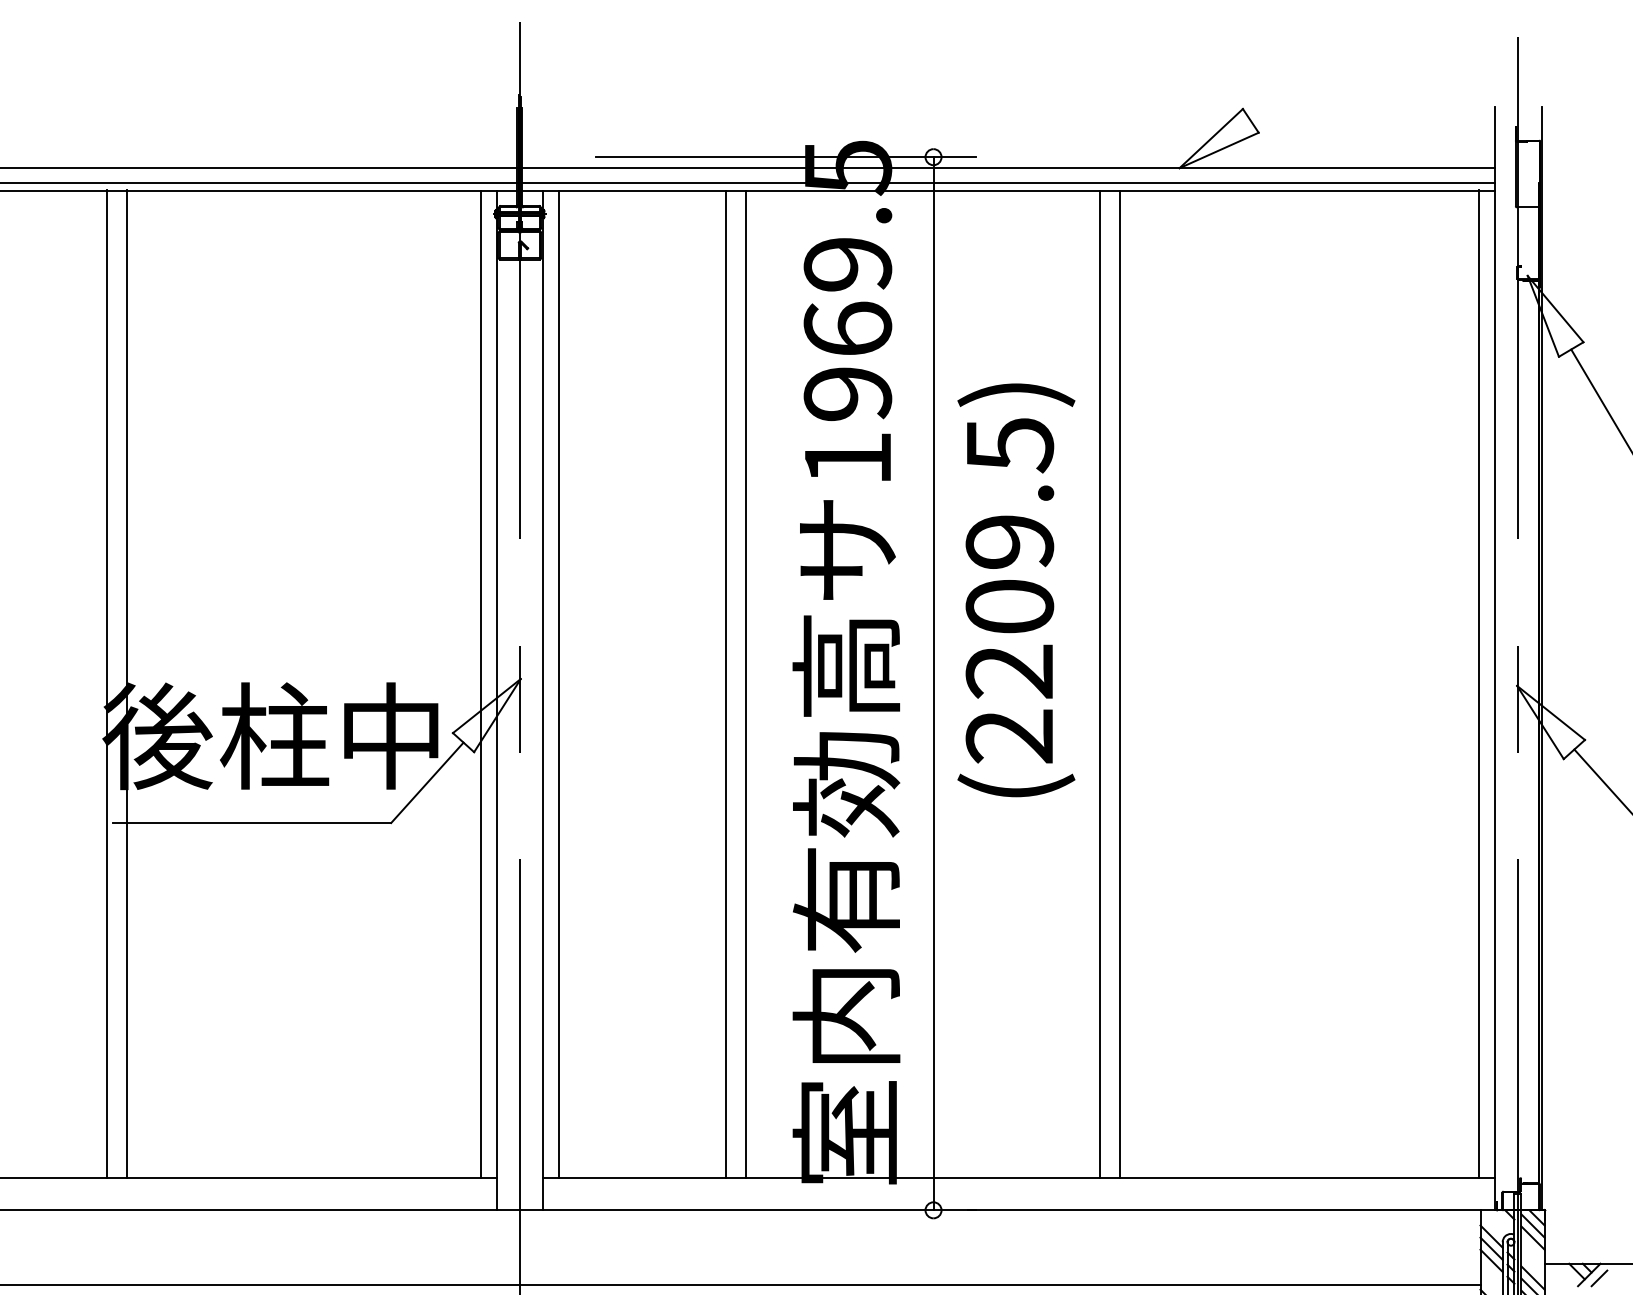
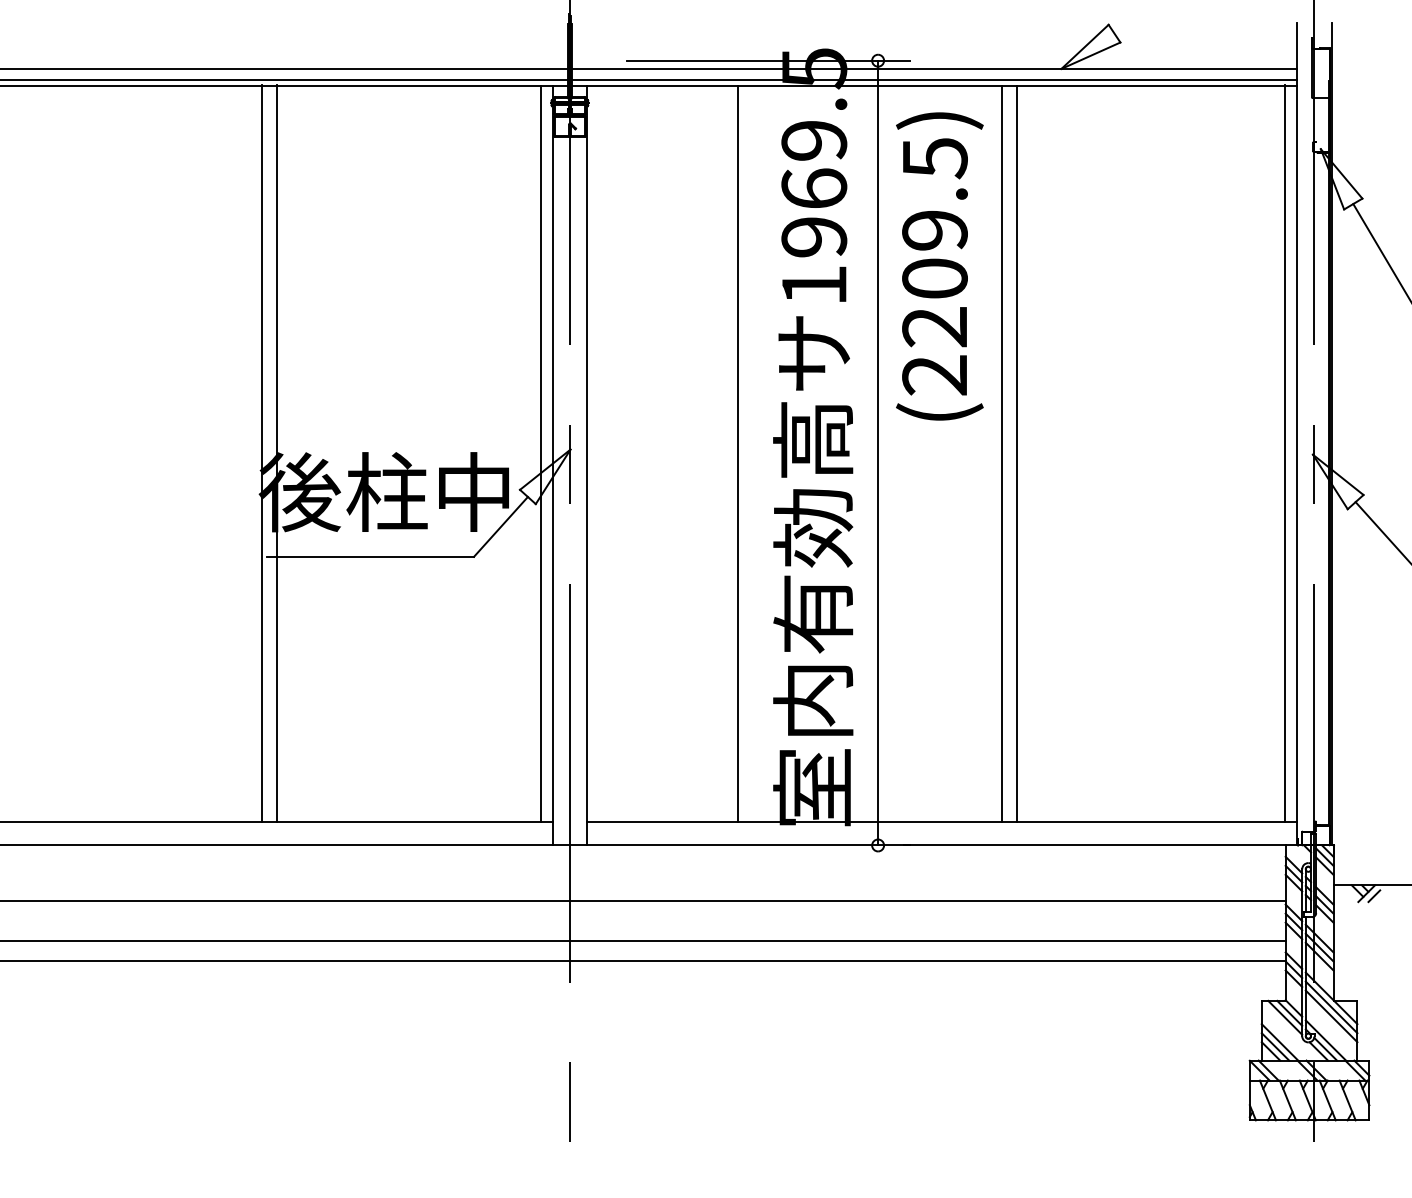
text: (1015, 590) -> (939, 266), moved
line: (558, 684) -> (598, 453), removed
line: (726, 684) -> (723, 453), removed

